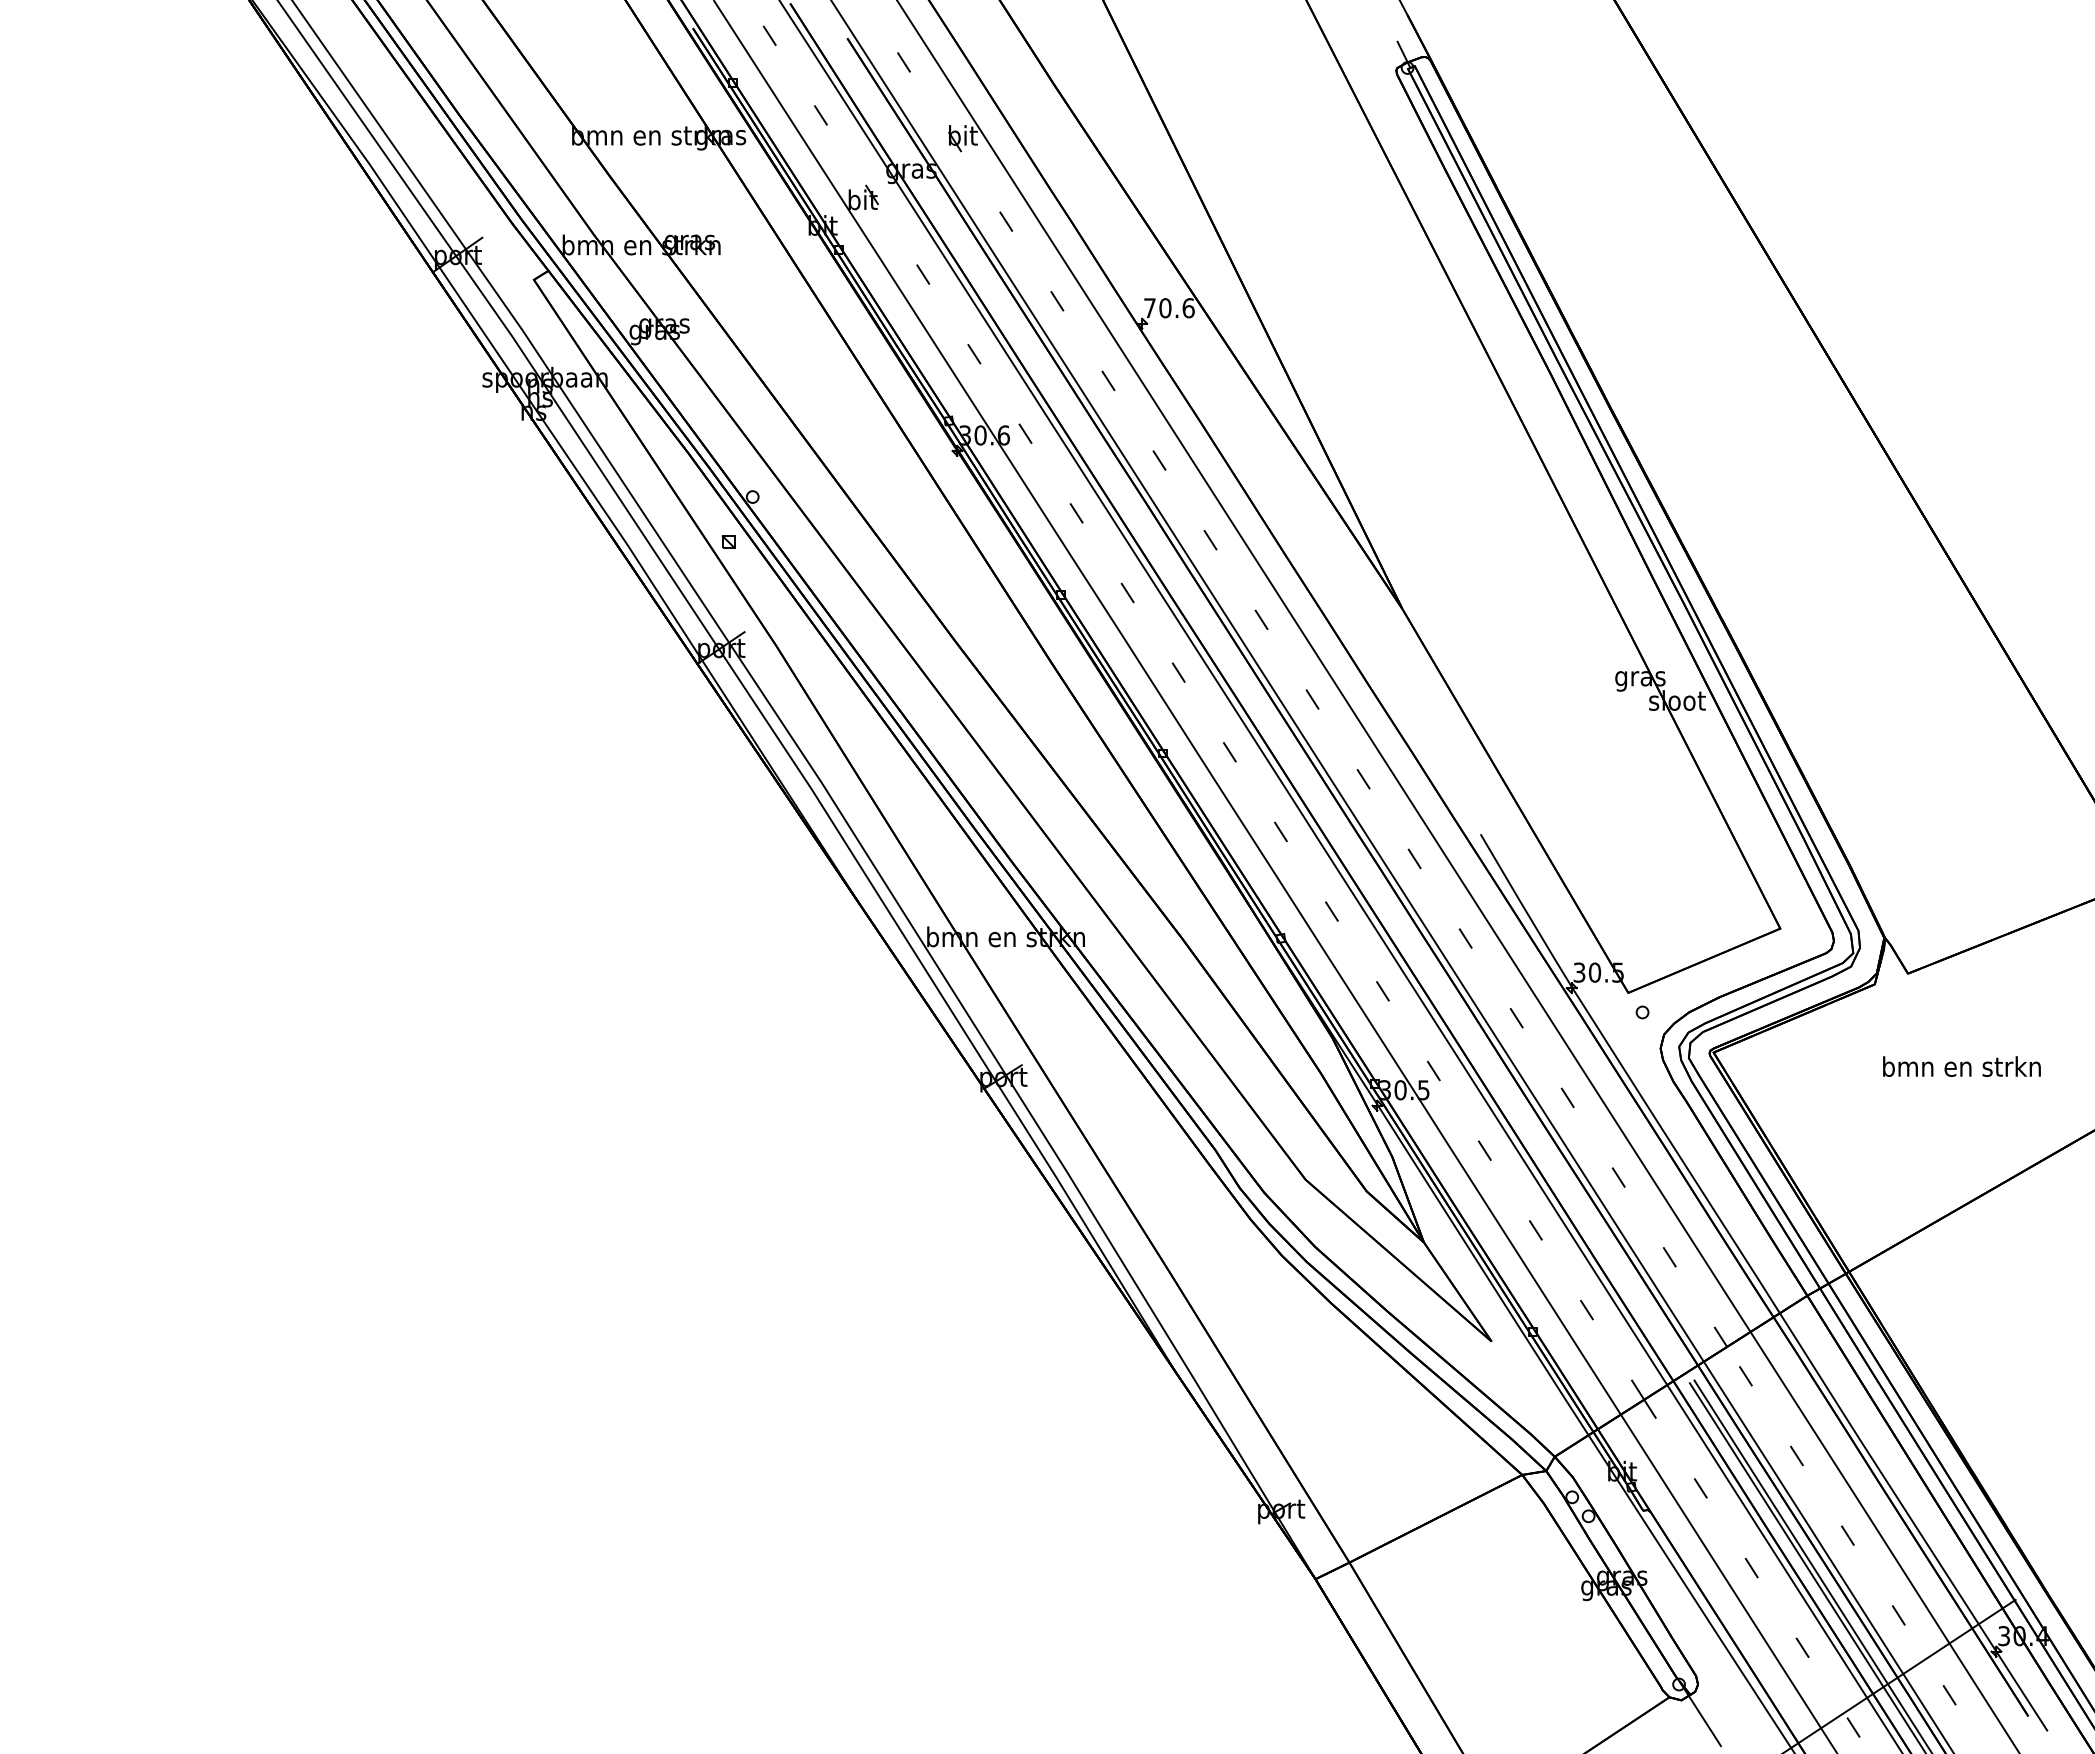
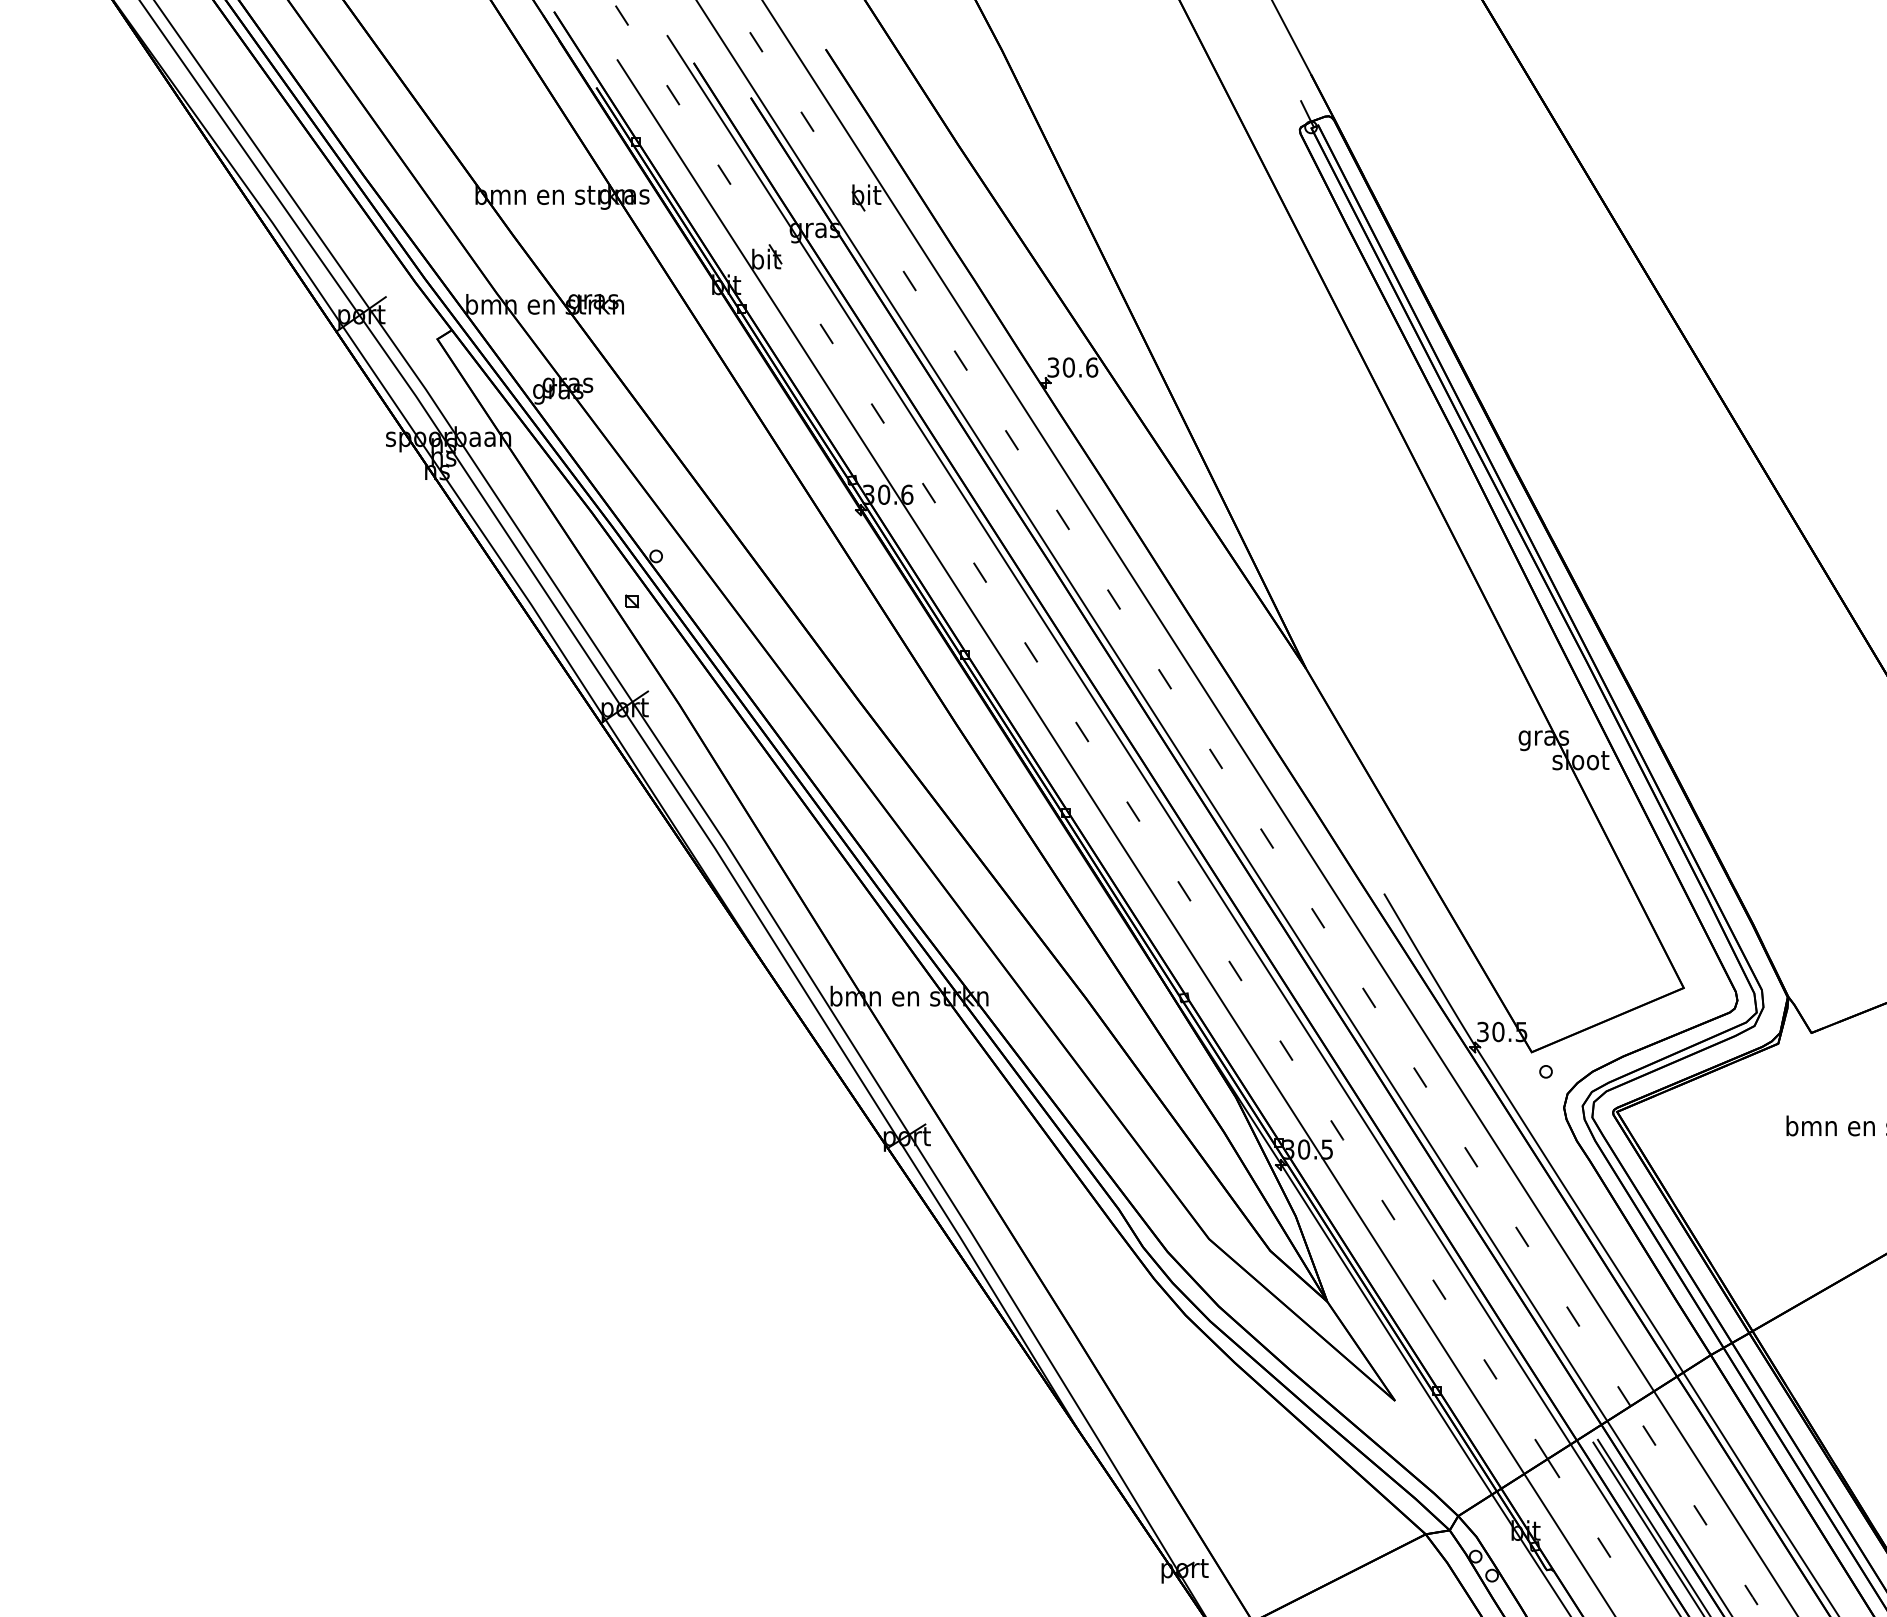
text: (1149, 308) -> (1052, 367), 70.6 -> 30.6

